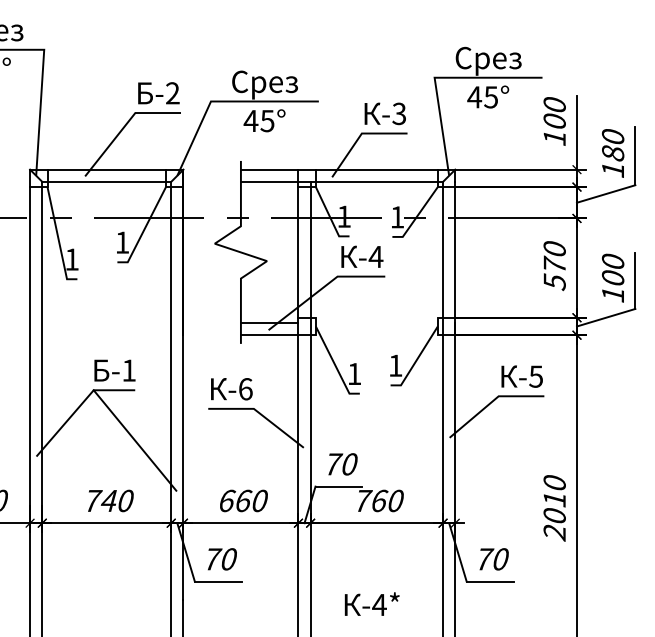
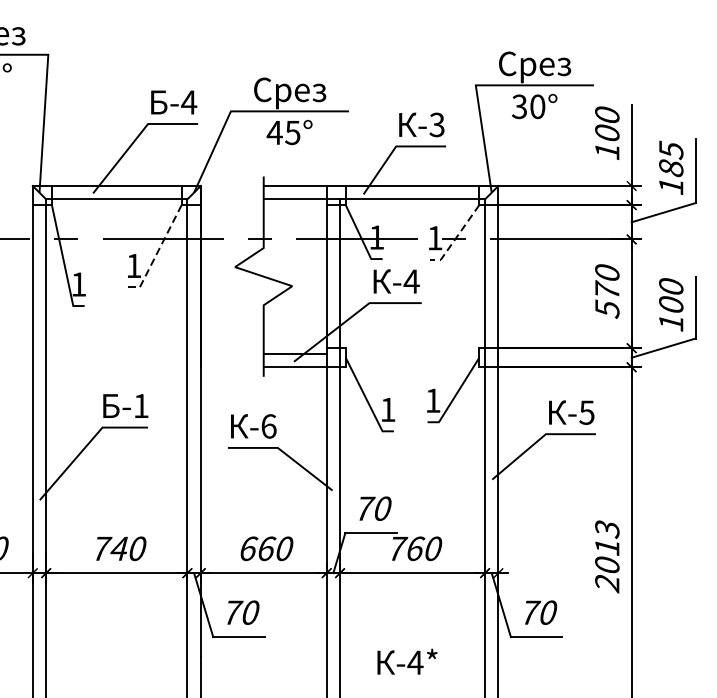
text: (172, 93) -> (188, 102), -2 -> -4
text: (482, 97) -> (528, 107), 45° -> 30°
text: (612, 136) -> (670, 149), 180 -> 185
line: (416, 217) -> (455, 238), solid -> dashed
line: (143, 230) -> (157, 252), solid -> dashed
line: (134, 440) -> (147, 482), removed
text: (554, 483) -> (607, 529), 2010 -> 2013

